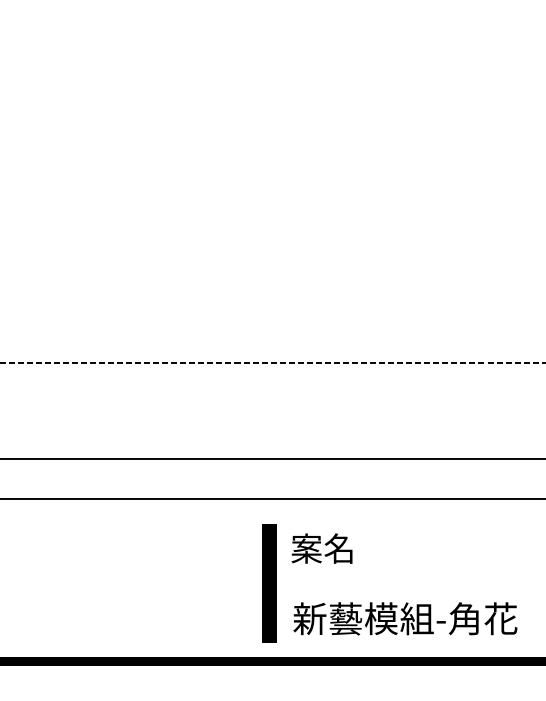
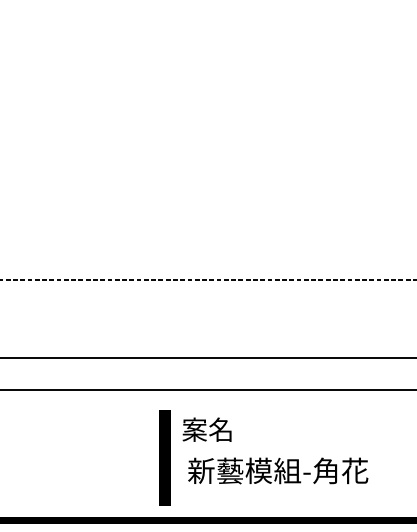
text: (405, 618) -> (278, 470), moved

